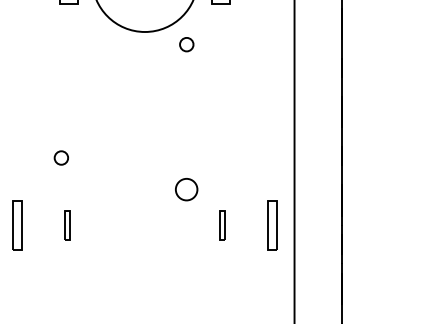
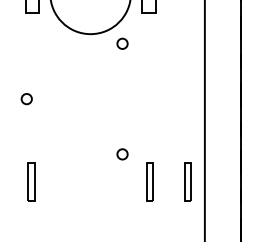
circle: (60, 157) -> (26, 98), moved
circle: (186, 188) -> (122, 153), size x0.62
part: (67, 225) -> (31, 181), size x1.67
part: (222, 225) -> (149, 181), size x1.67

